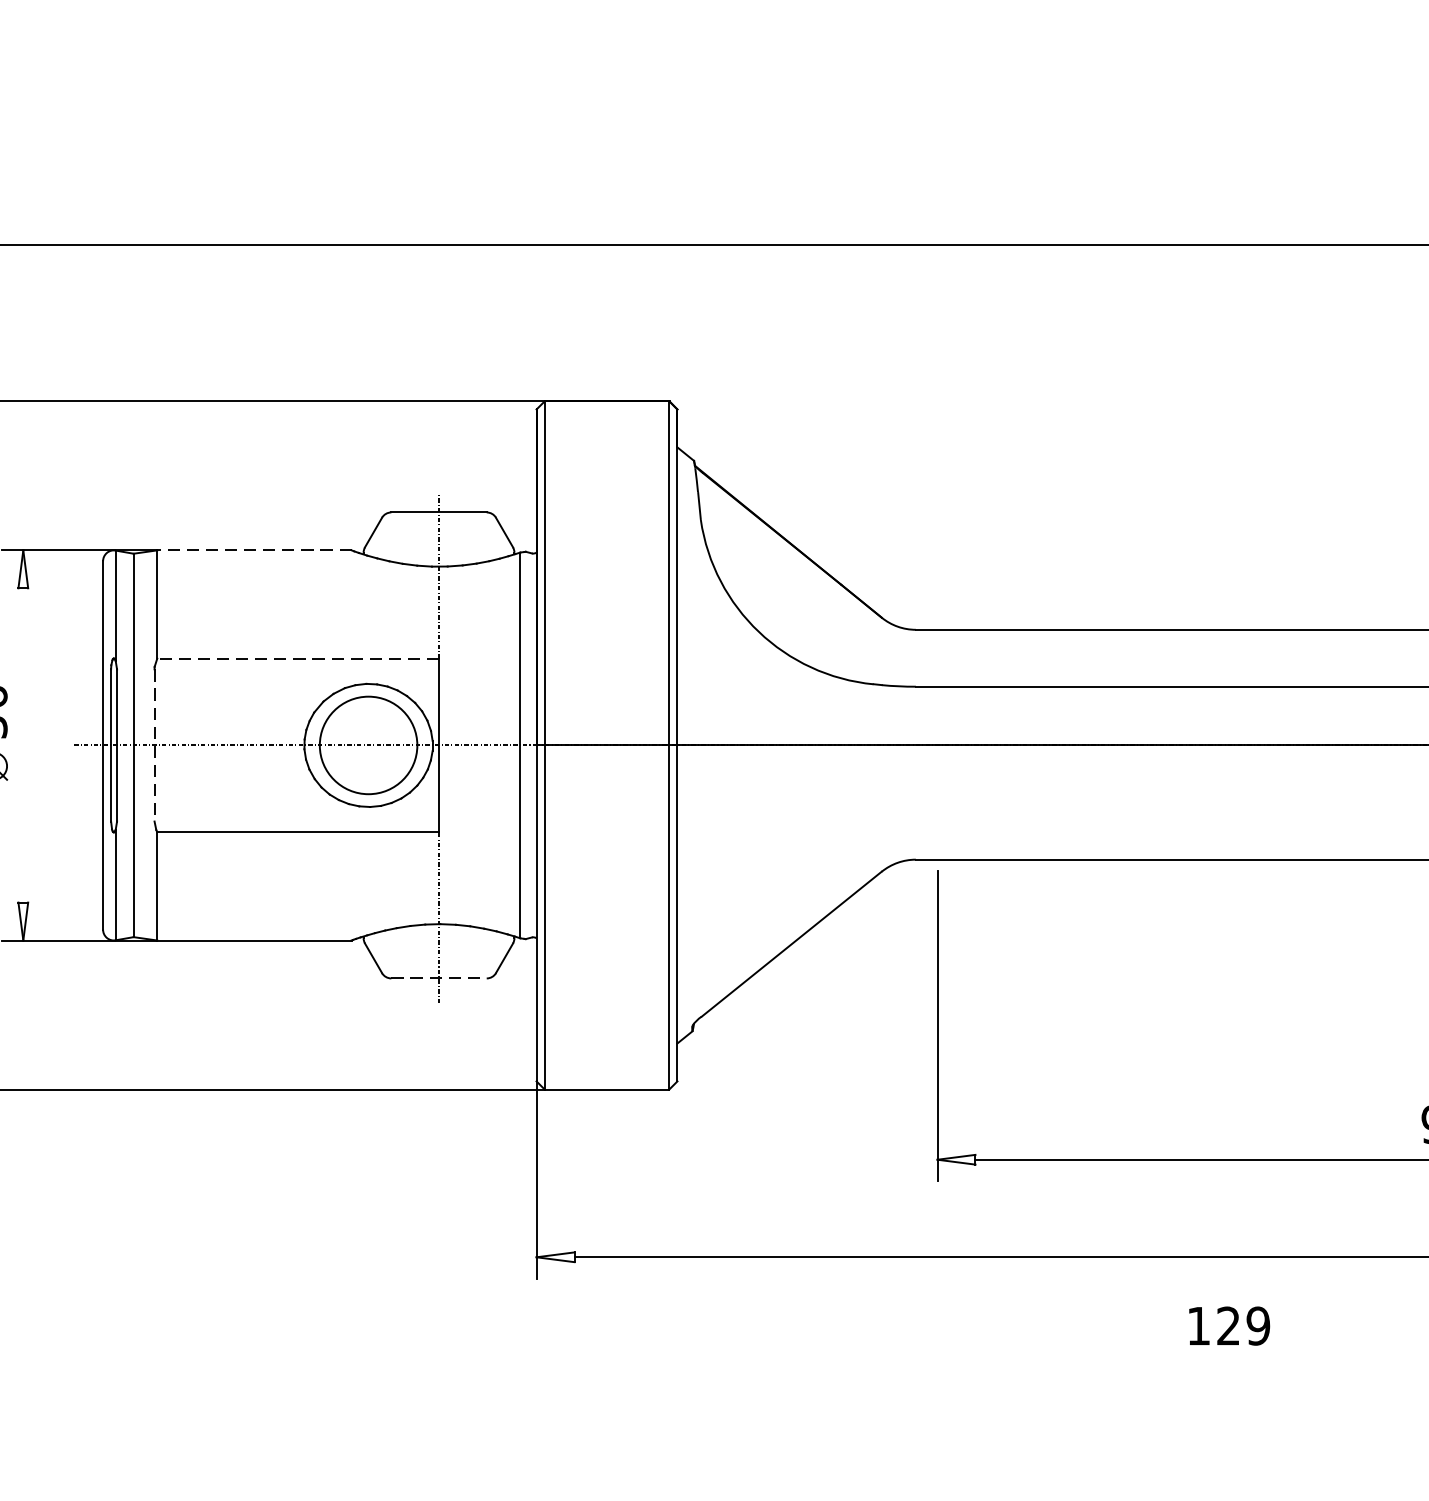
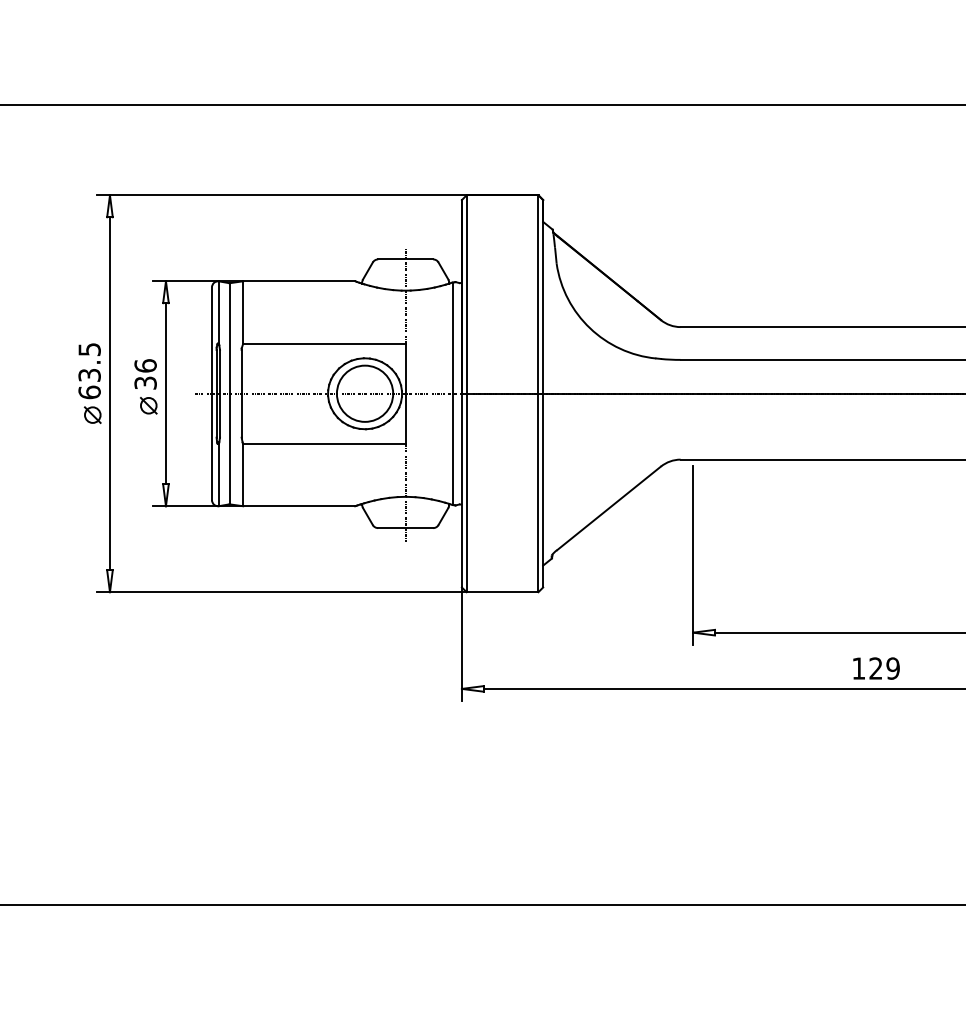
line: (253, 550) -> (298, 281), dashed -> solid
line: (296, 658) -> (323, 343), dashed -> solid
line: (22, 744) -> (165, 393), added
line: (154, 744) -> (241, 393), dashed -> solid
line: (440, 979) -> (406, 528), dashed -> solid
text: (1229, 1325) -> (876, 668), moved

